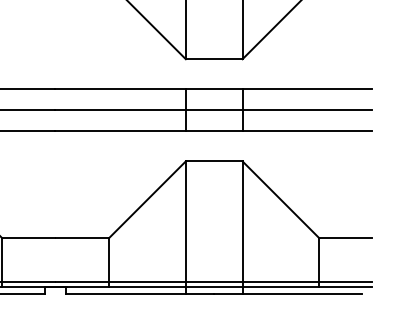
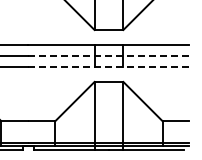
line: (213, 109) -> (108, 55), solid -> dashed
line: (213, 130) -> (108, 66), solid -> dashed

